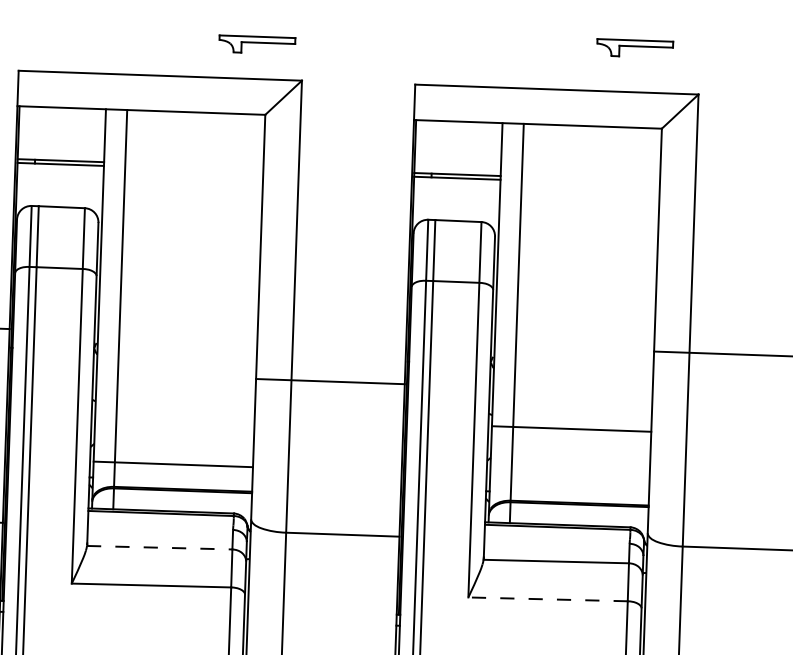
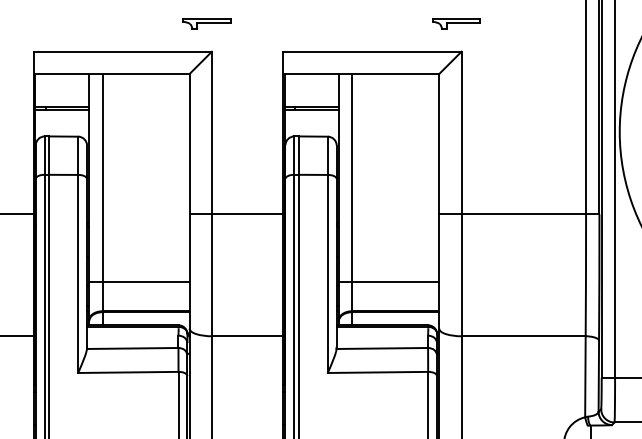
part: (256, 43) -> (206, 23), moved
part: (634, 47) -> (456, 23), moved
line: (330, 381) -> (236, 214), moved
line: (570, 428) -> (388, 281), moved
line: (173, 463) -> (139, 281), moved
line: (159, 547) -> (132, 348), dashed -> solid
line: (547, 599) -> (377, 372), dashed -> solid

